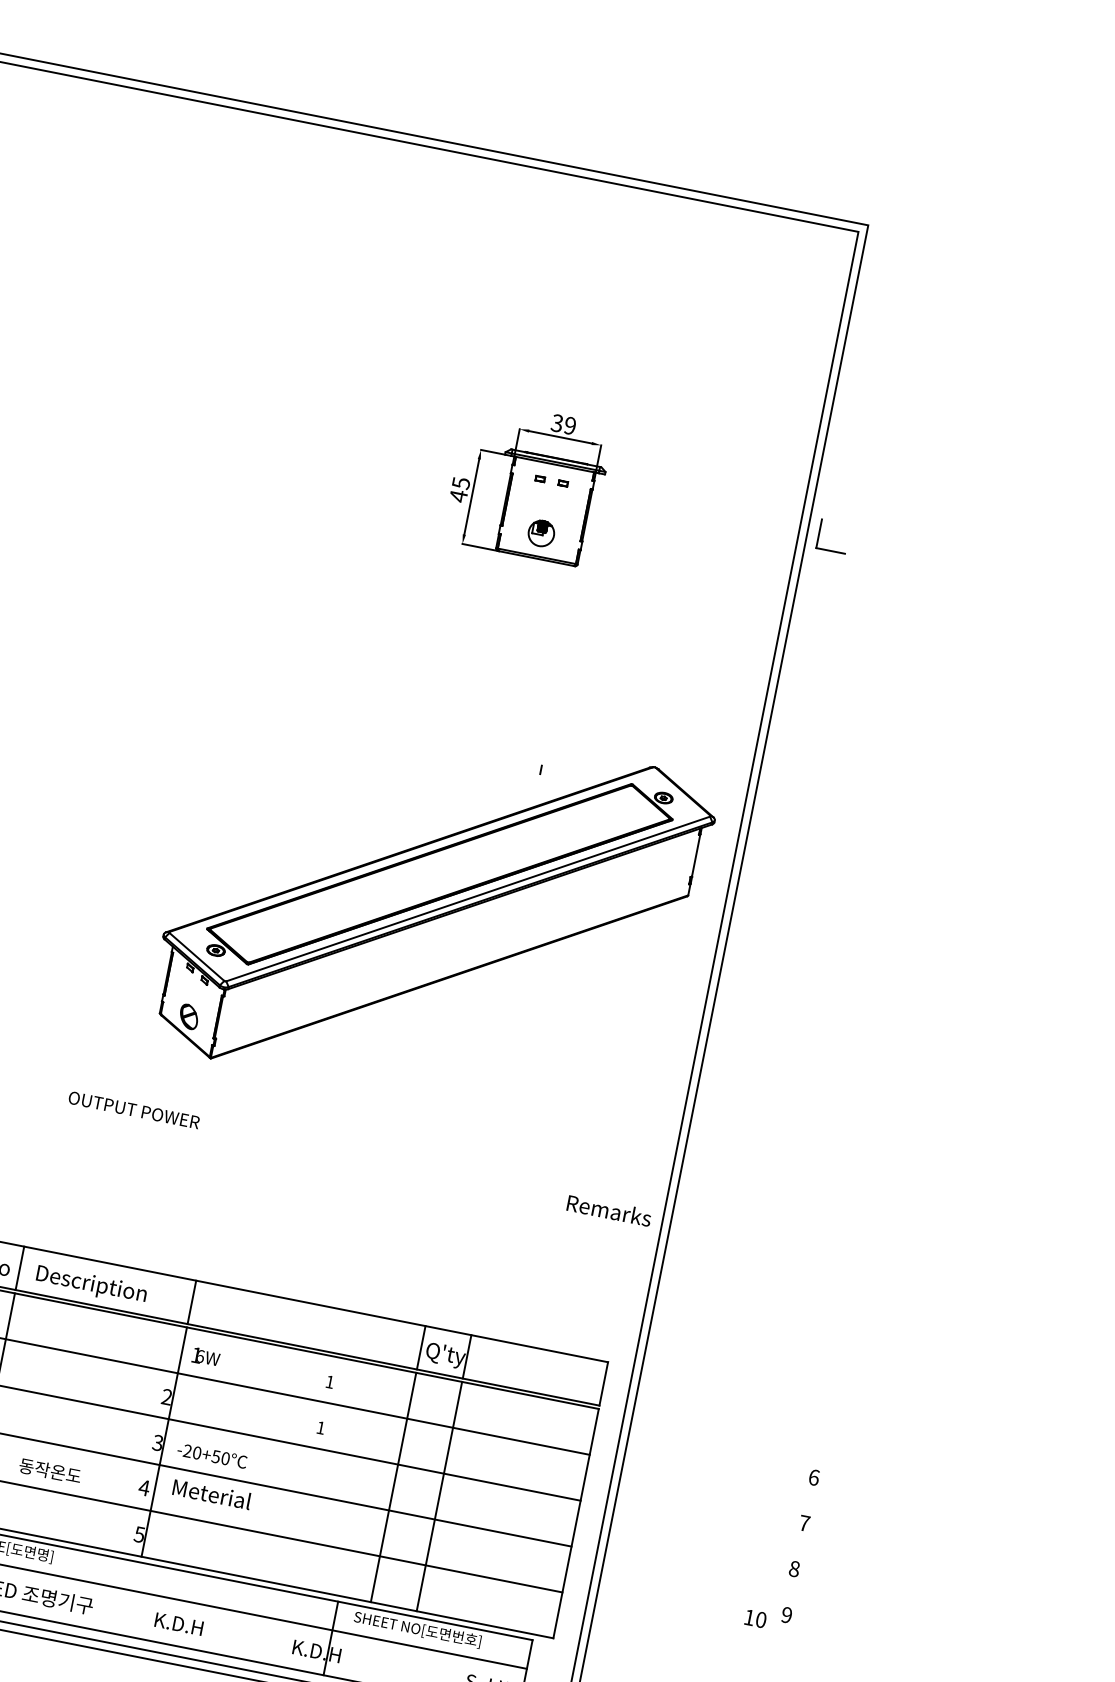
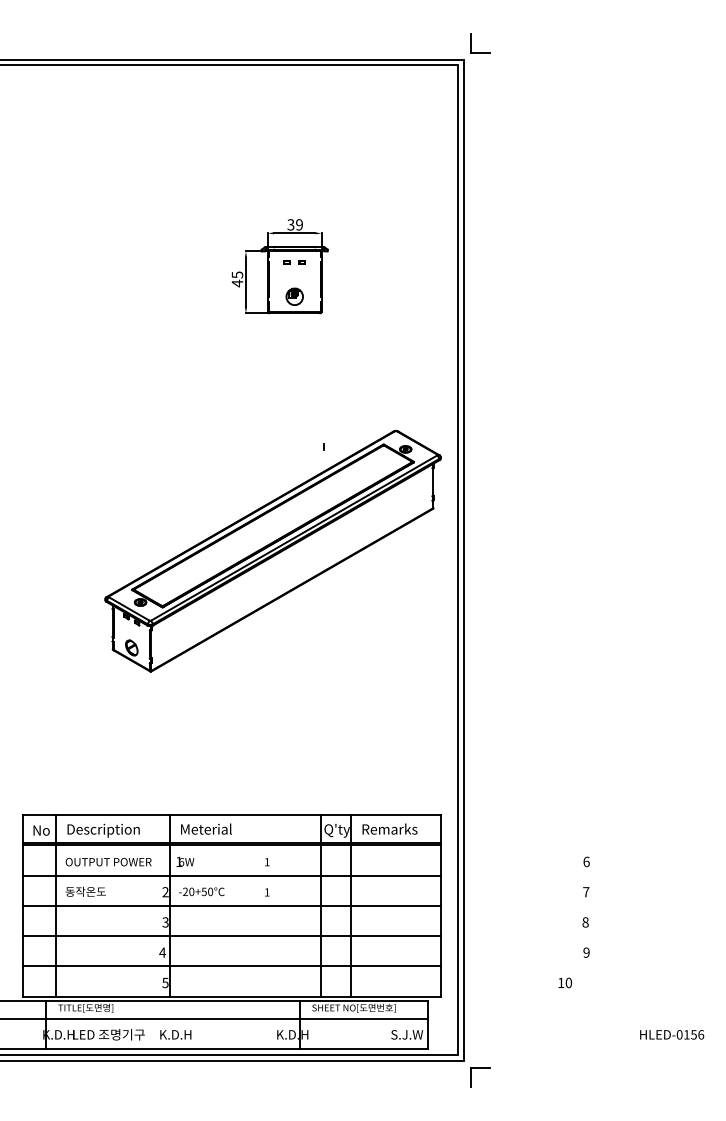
part: (819, 534) -> (471, 43), moved
text: (133, 1110) -> (108, 862), moved
text: (608, 1209) -> (389, 828), moved
text: (212, 1455) -> (201, 891), moved
text: (49, 1470) -> (85, 891), moved
text: (212, 1493) -> (206, 828), moved
text: (754, 1617) -> (564, 982), moved
text: (178, 1623) -> (175, 1034), moved

